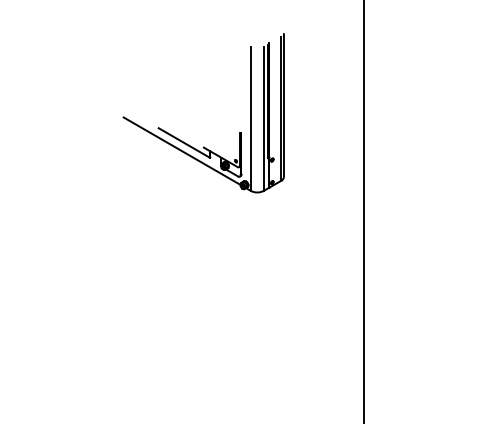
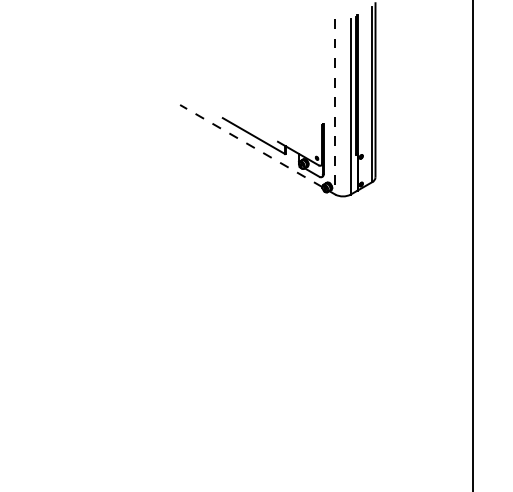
line: (250, 118) -> (334, 106), solid -> dashed
line: (181, 150) -> (250, 145), solid -> dashed

